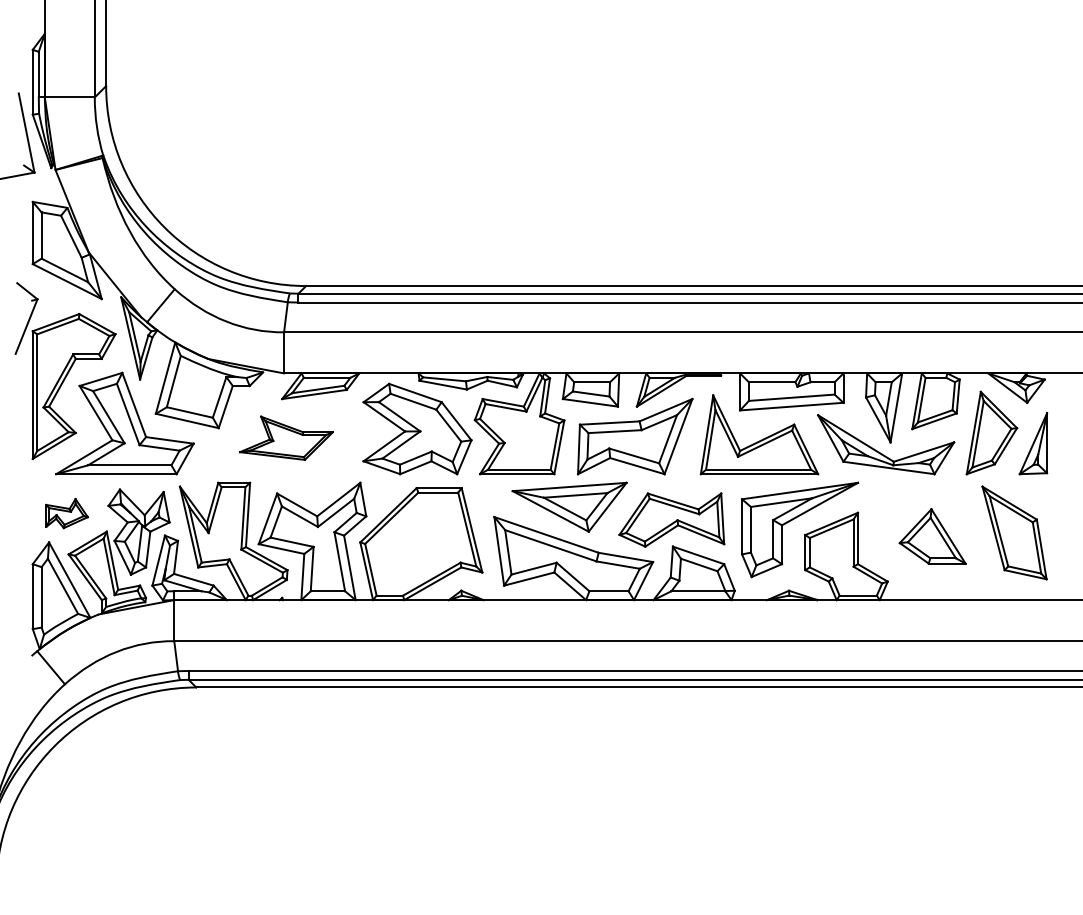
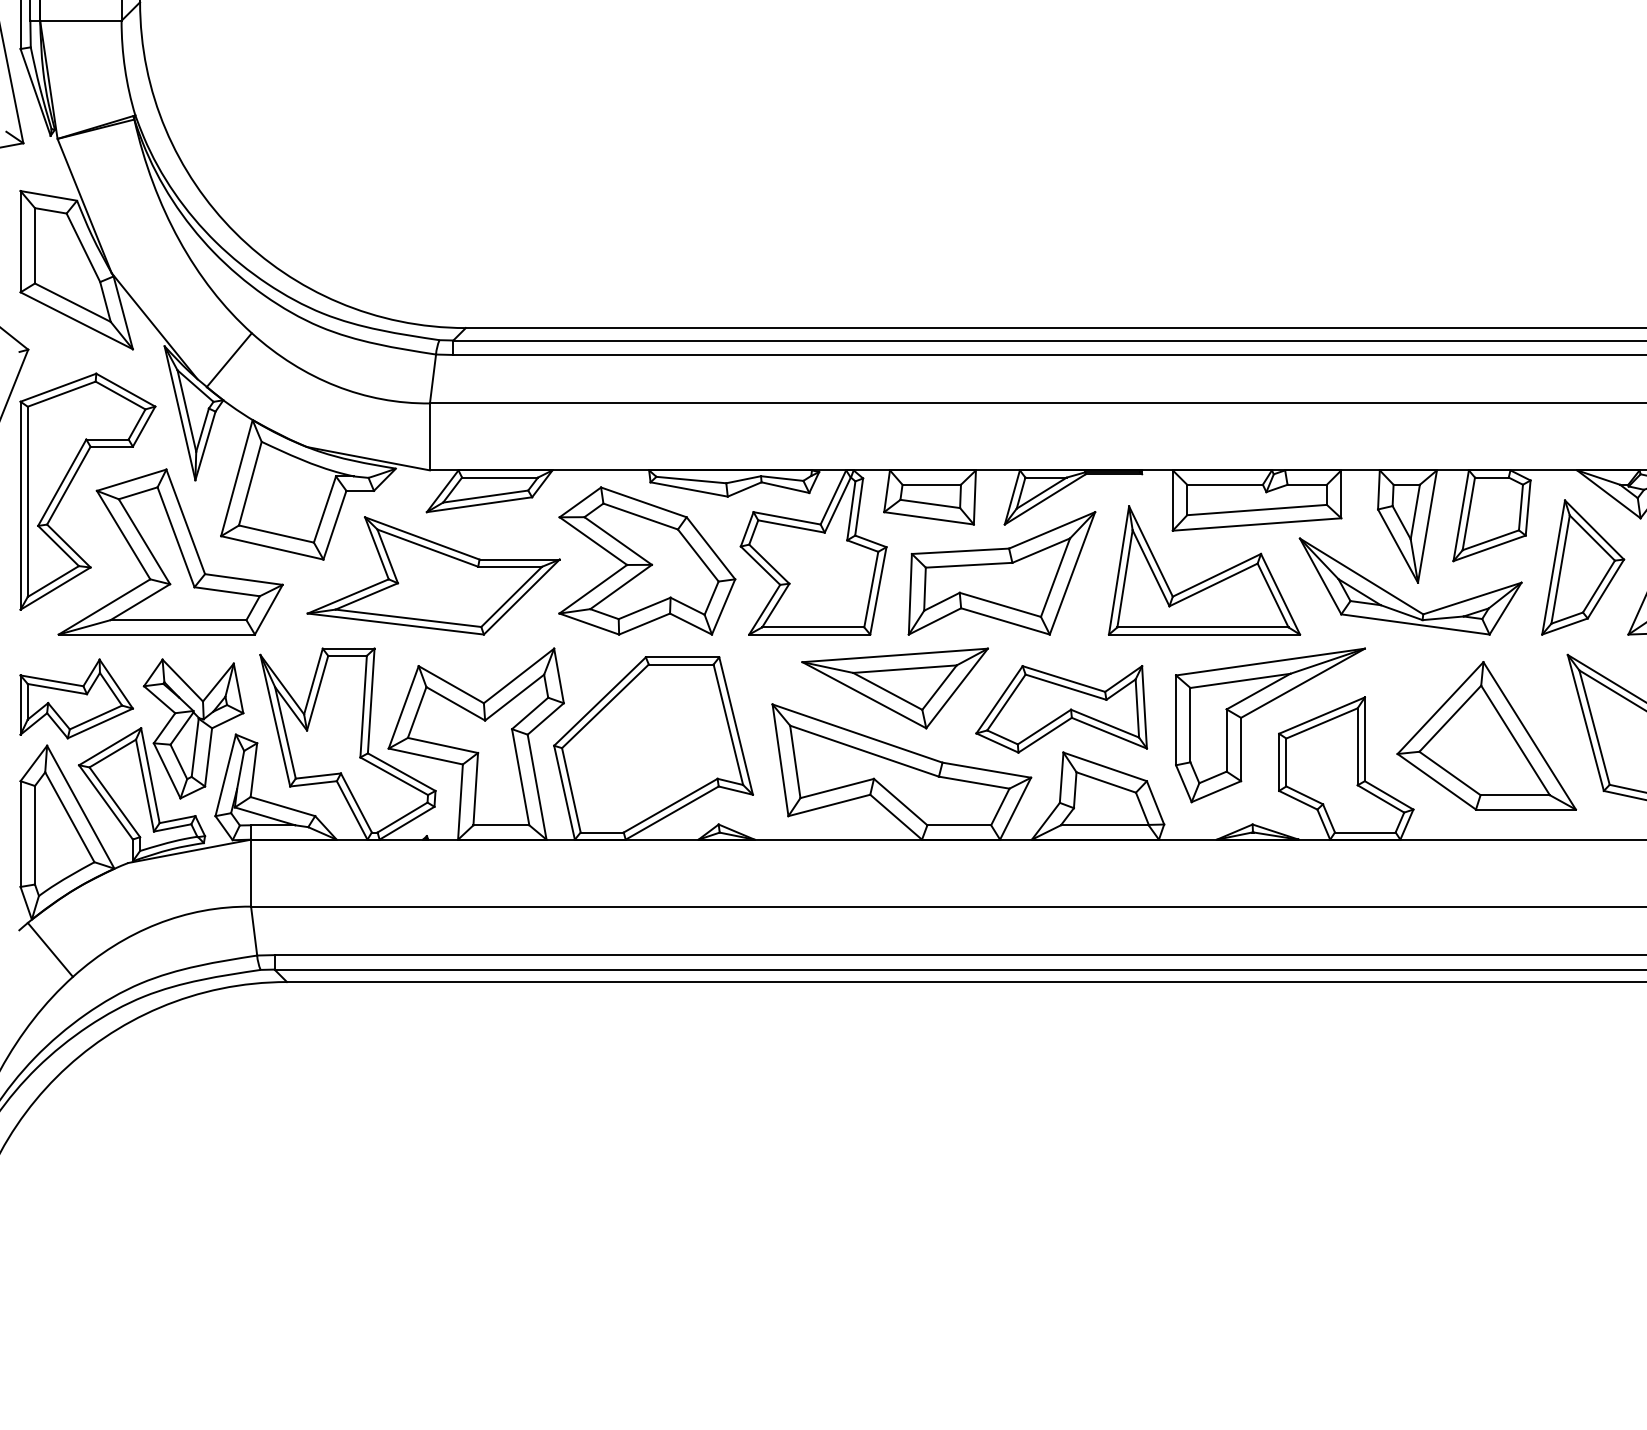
part: (286, 438) -> (433, 576), size x1.67
part: (66, 513) -> (75, 698), size x1.67
part: (932, 536) -> (1486, 736), size x1.67

